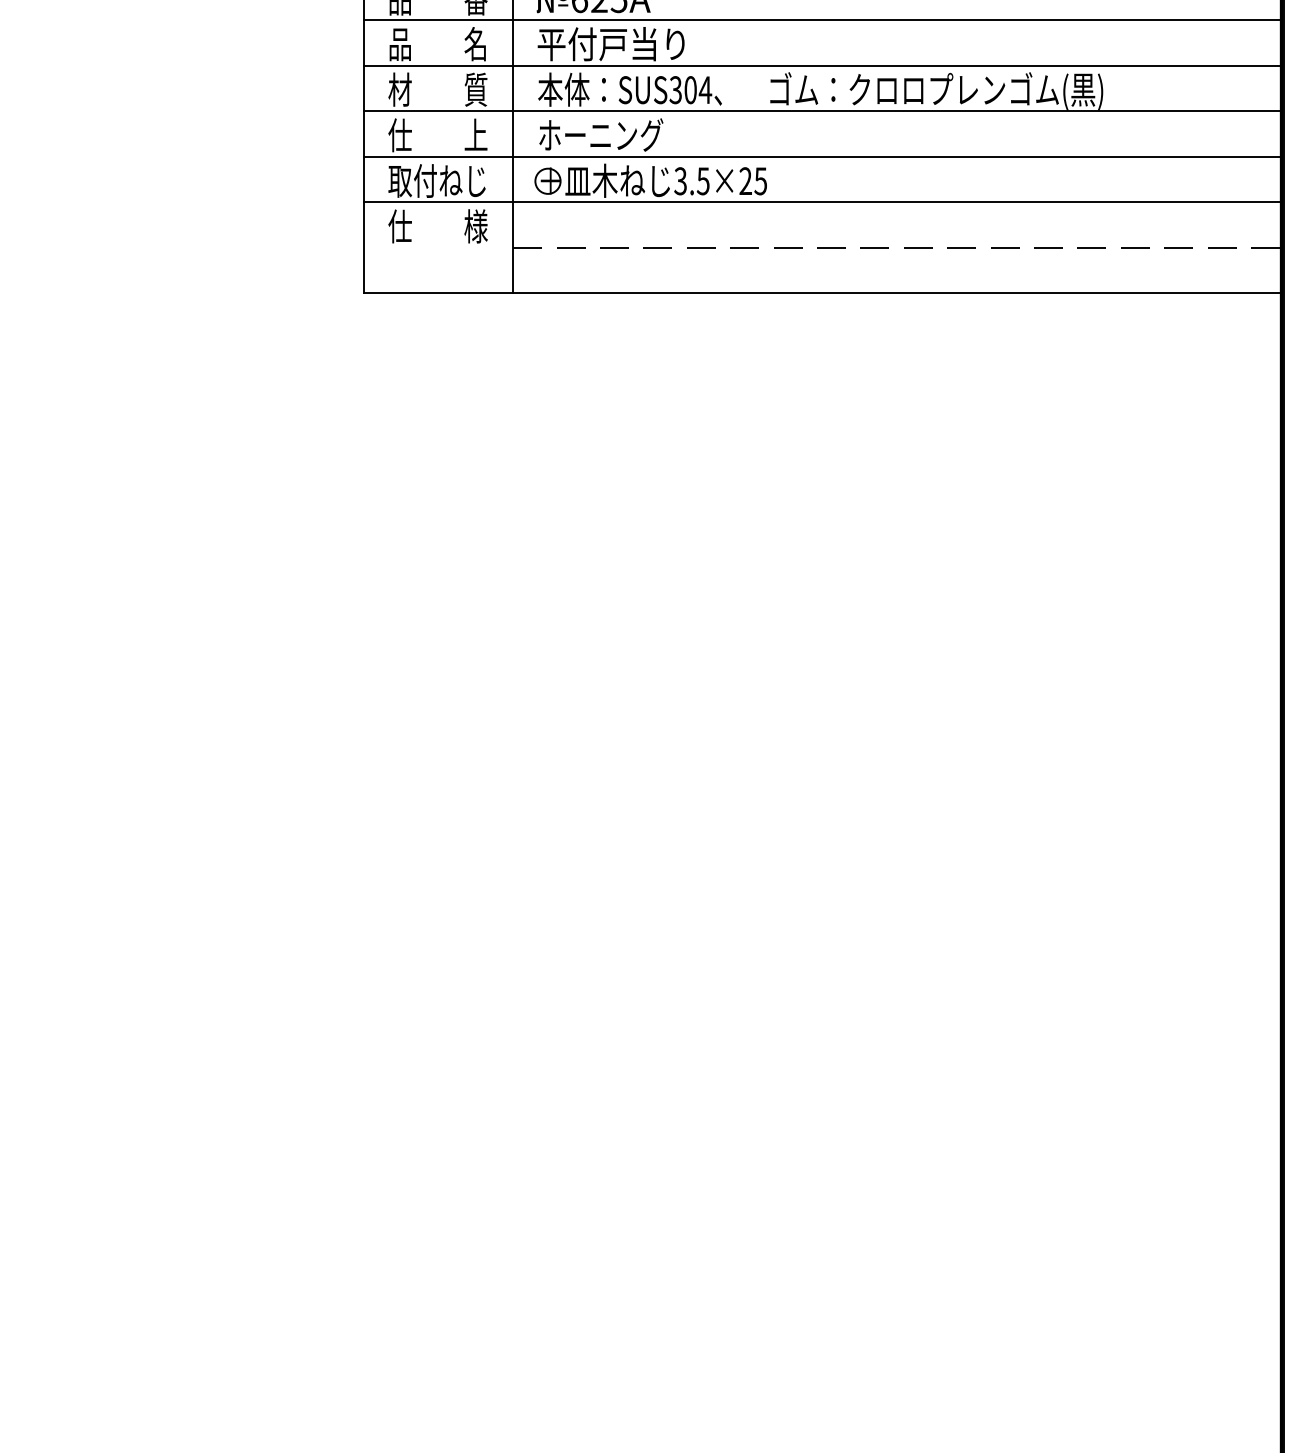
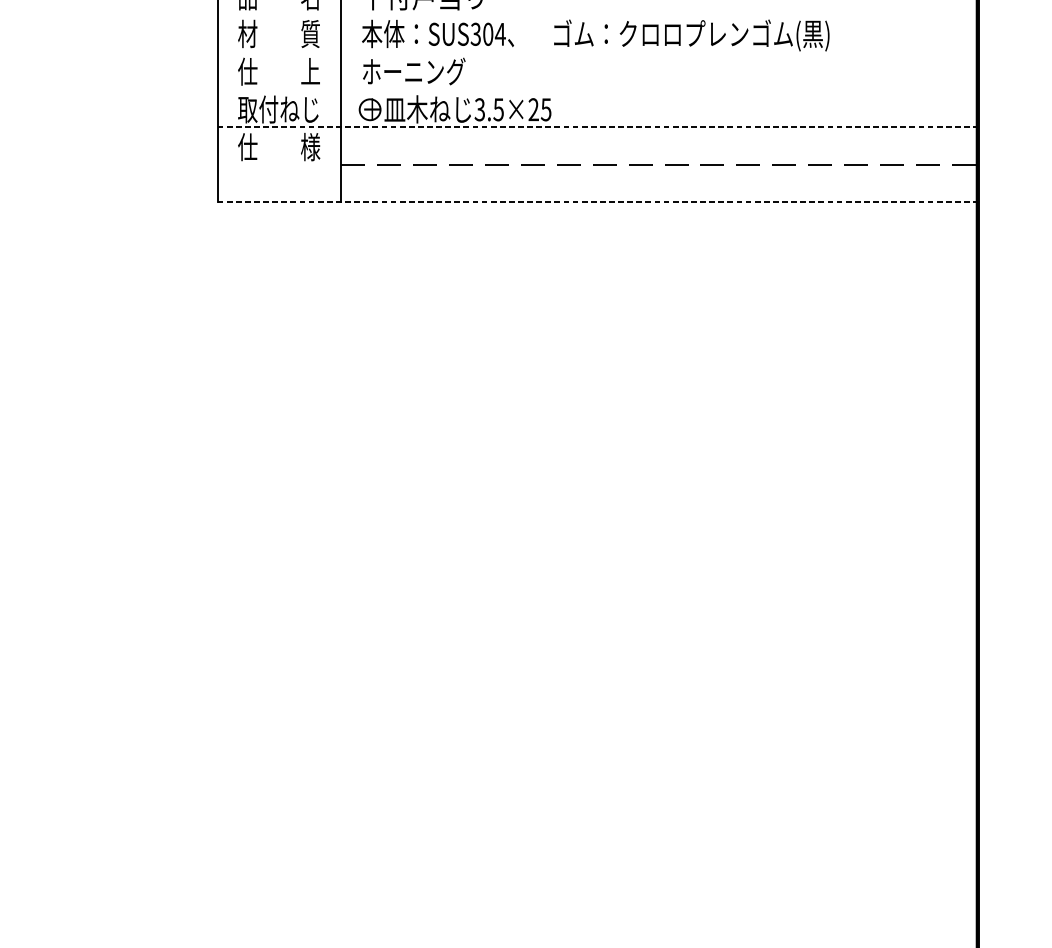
line: (821, 65) -> (596, 13), removed
line: (821, 111) -> (596, 52), removed
line: (821, 156) -> (596, 89), removed
line: (822, 202) -> (597, 127), solid -> dashed
line: (822, 293) -> (597, 202), solid -> dashed

